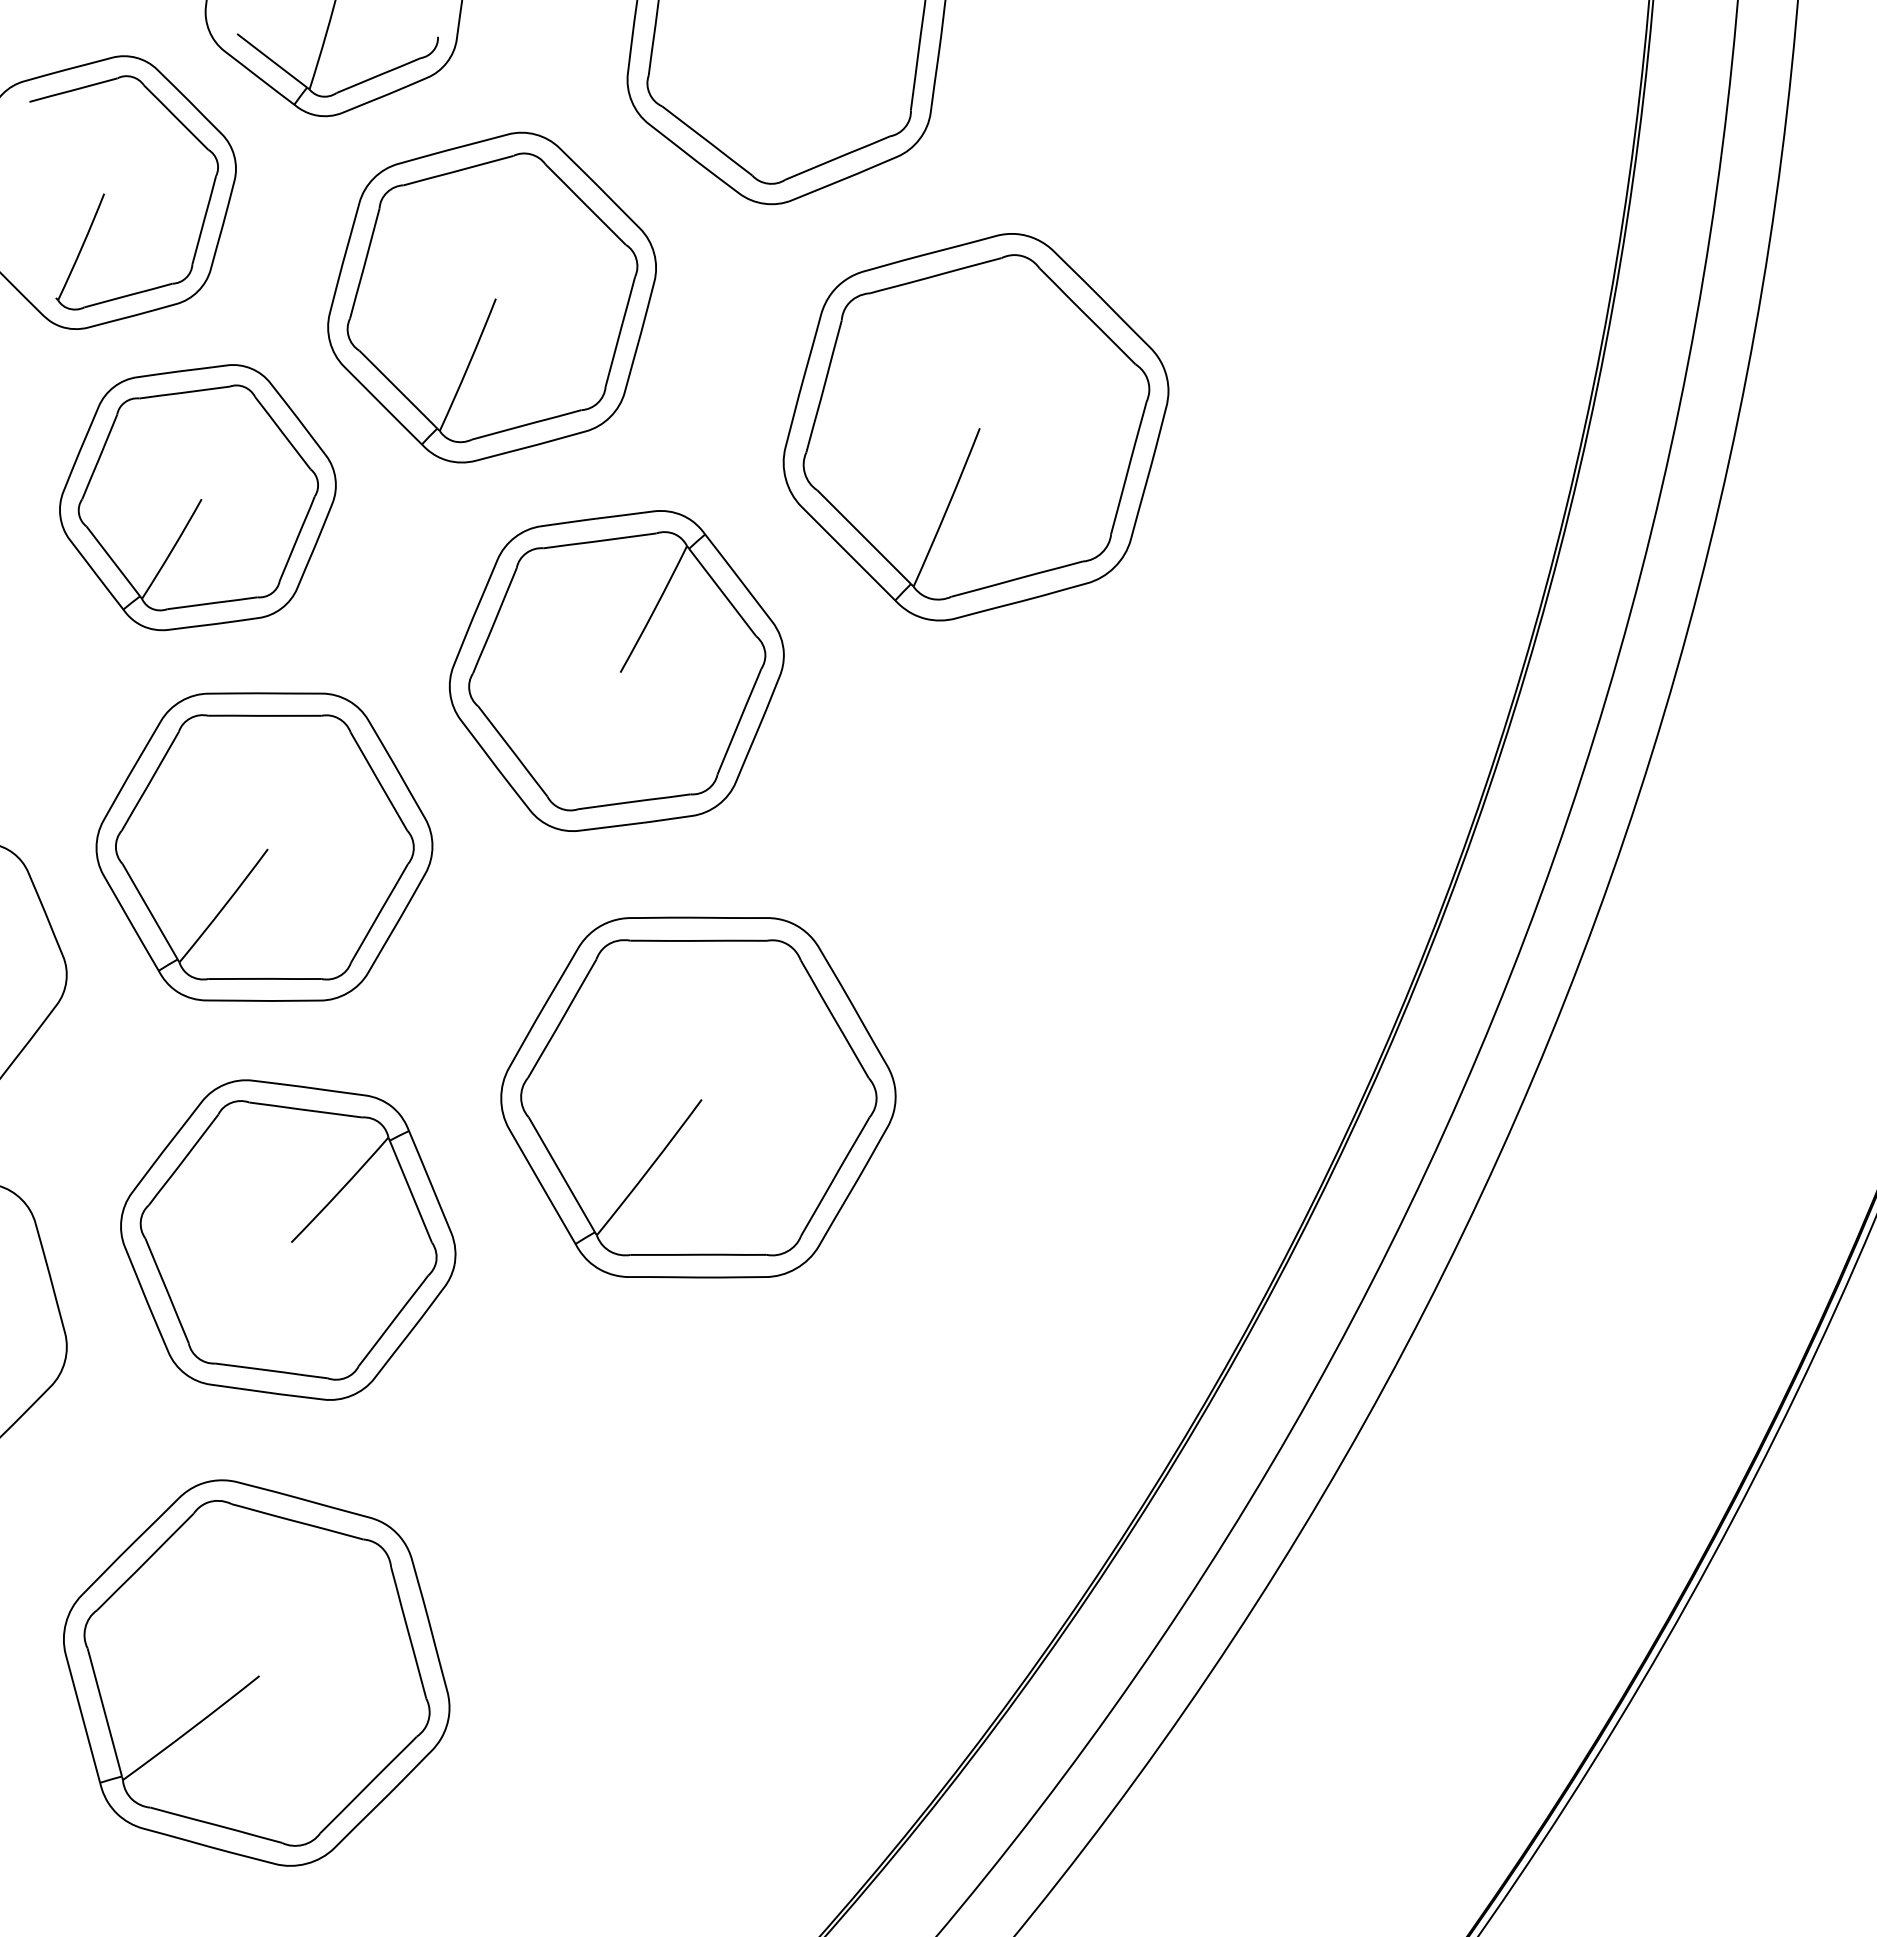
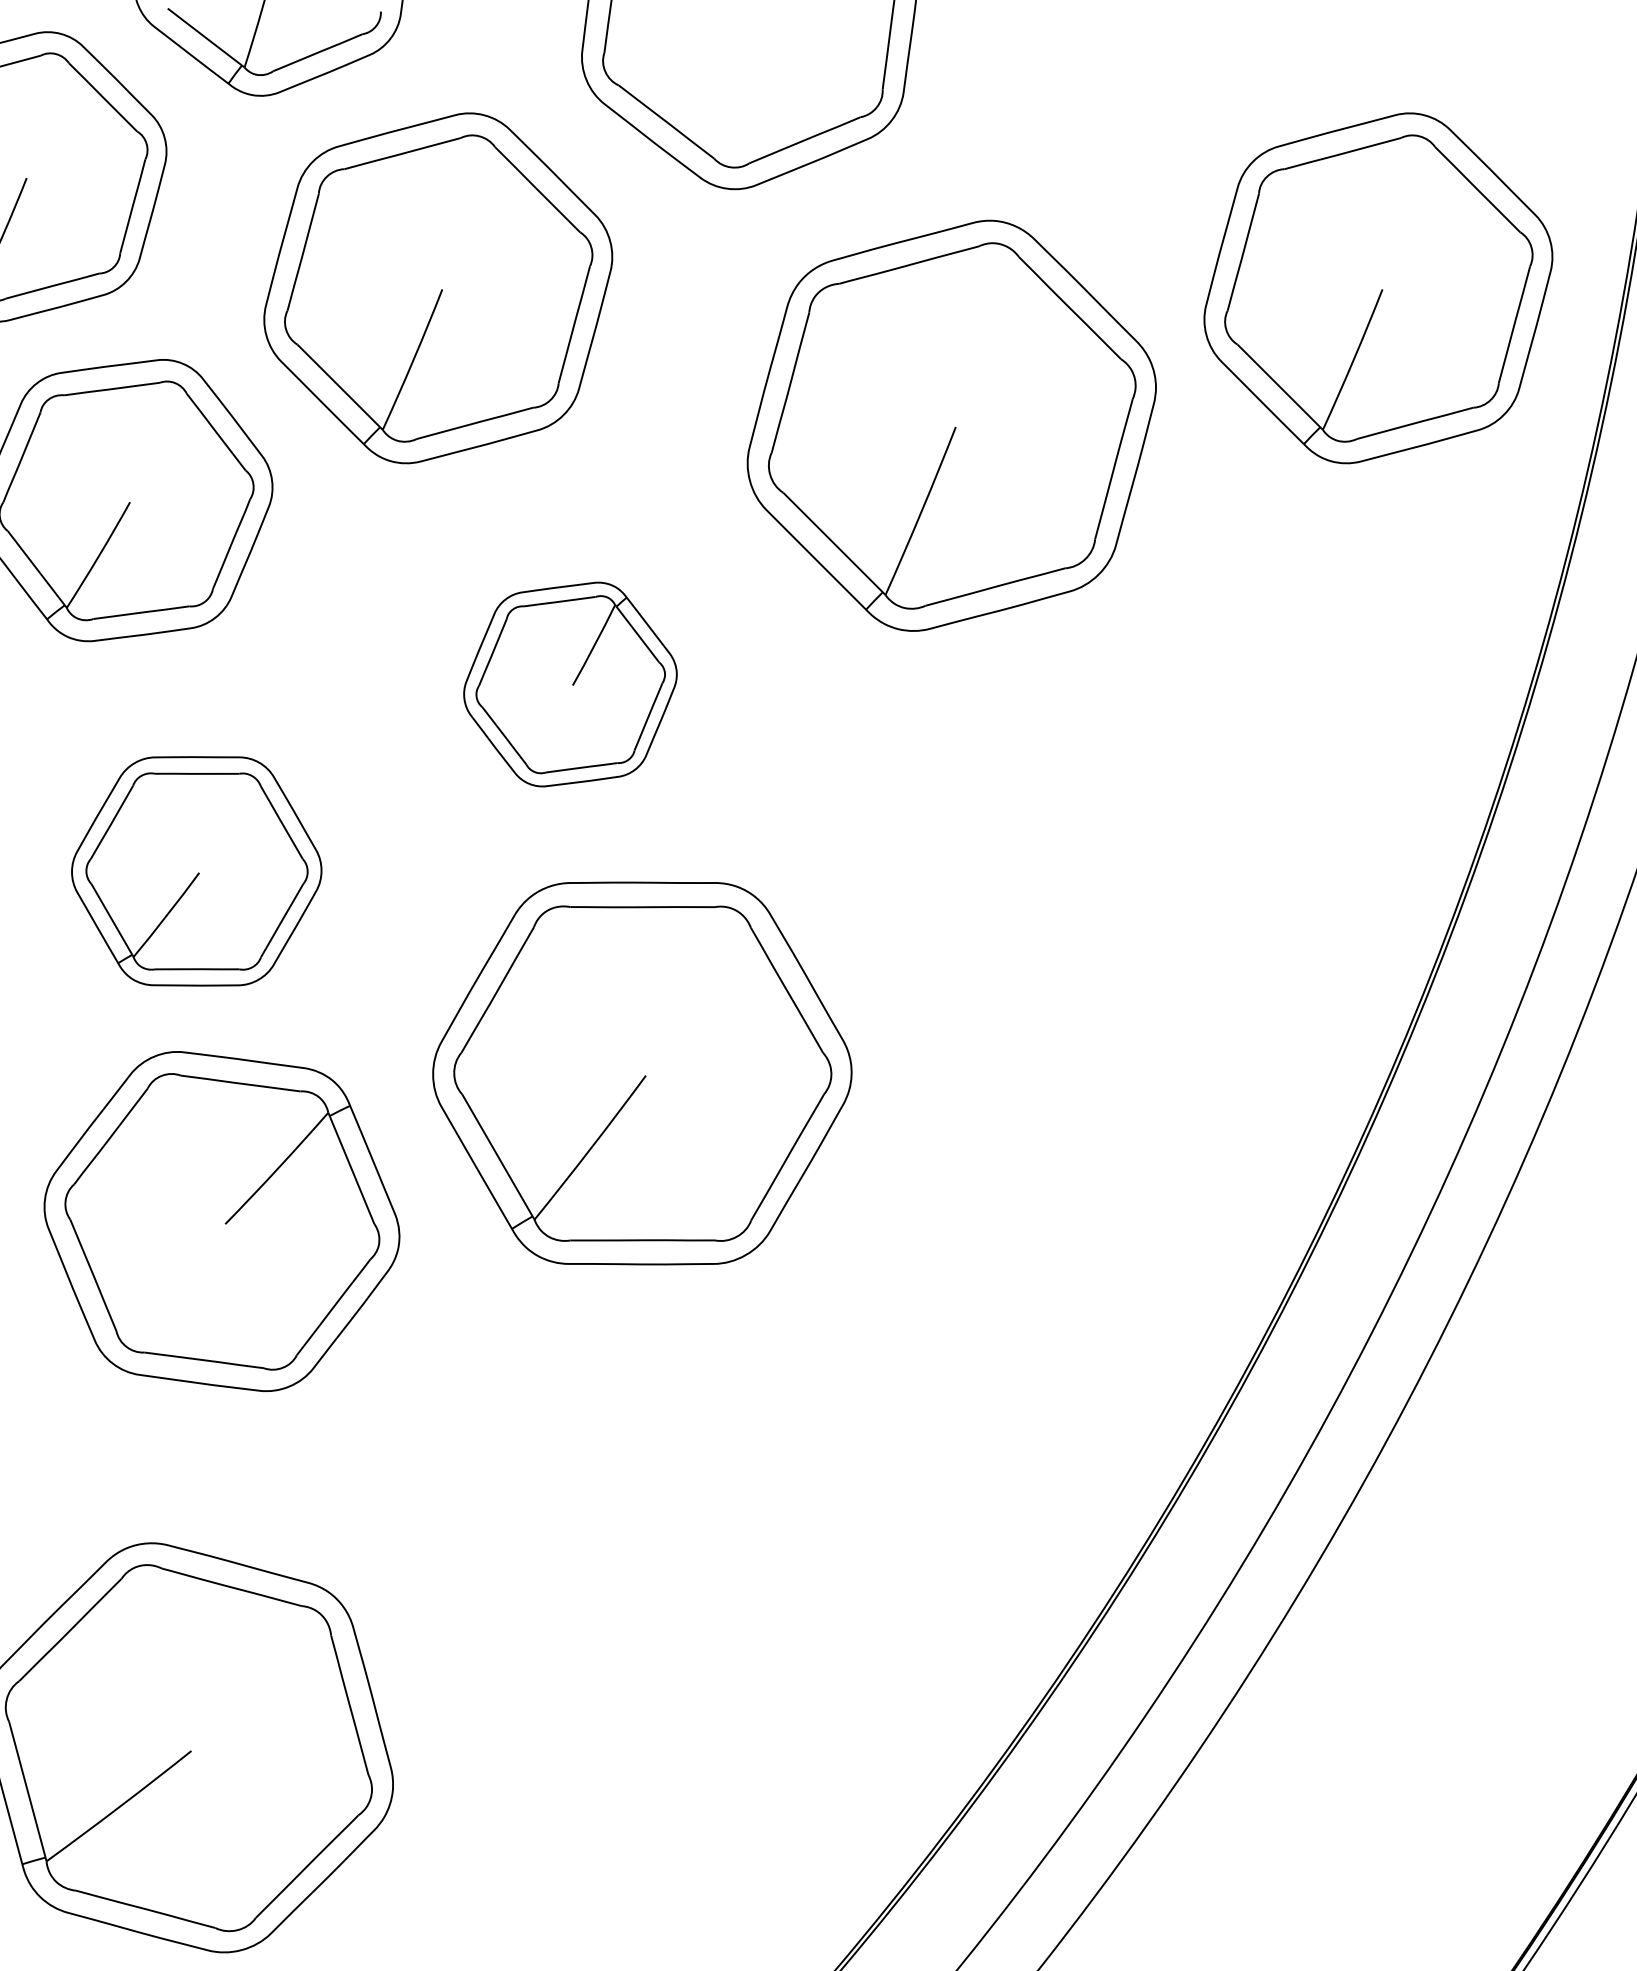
part: (1377, 297) -> (1377, 288), added
part: (616, 670) -> (570, 683), size x0.6
part: (264, 846) -> (196, 870), size x0.7
part: (698, 1097) -> (642, 1073), moved
part: (288, 1239) -> (222, 1220), moved

